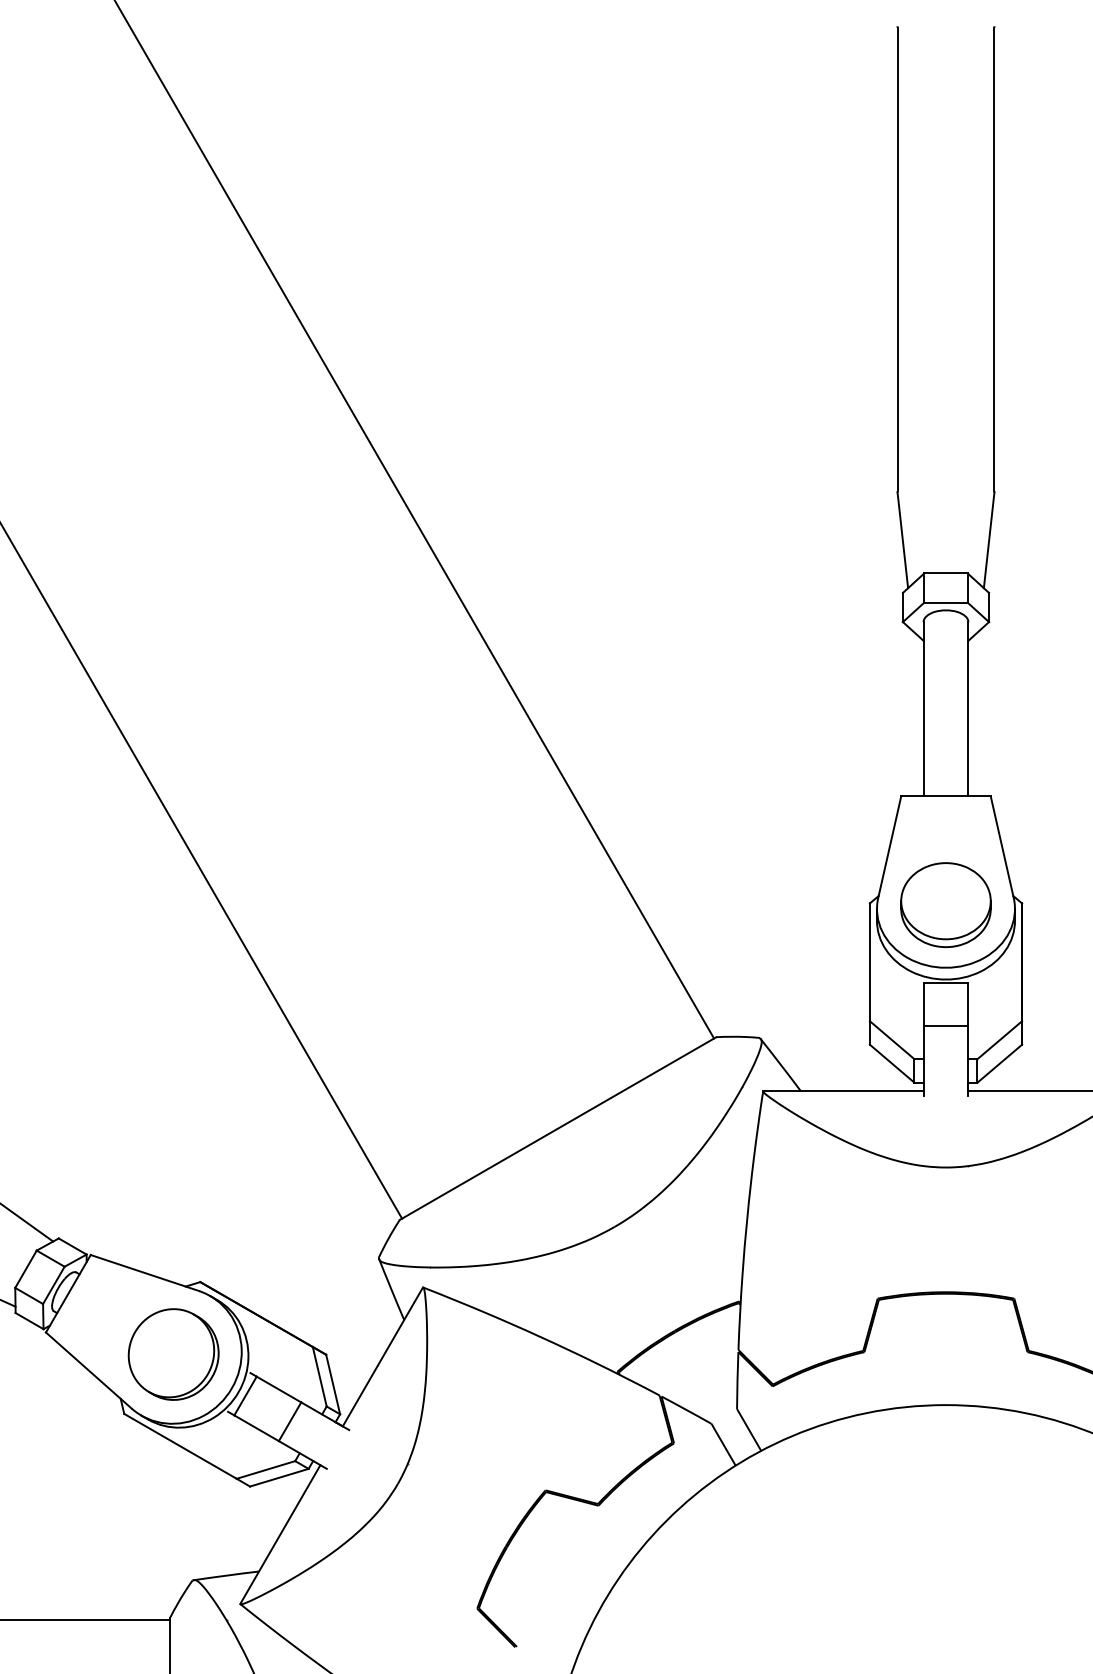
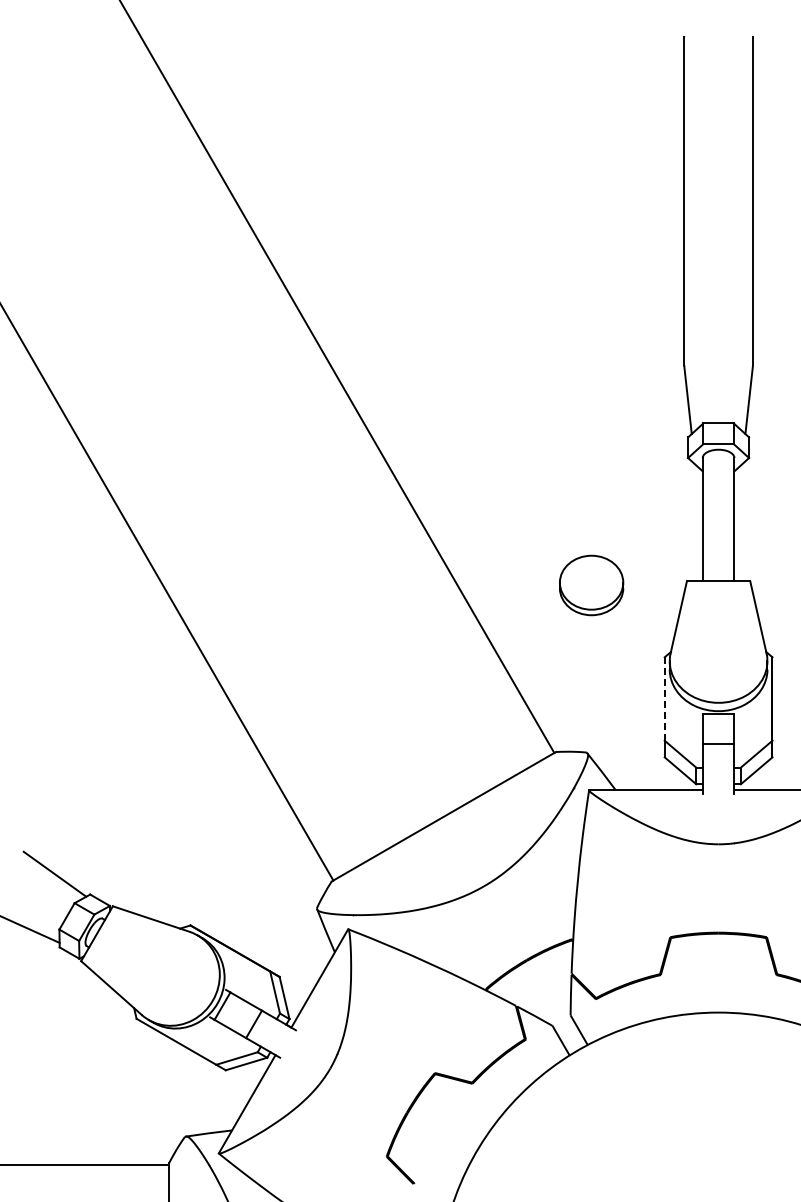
part: (945, 905) -> (591, 585), moved
line: (869, 963) -> (664, 699), solid -> dashed
part: (173, 1354) -> (171, 976), removed

